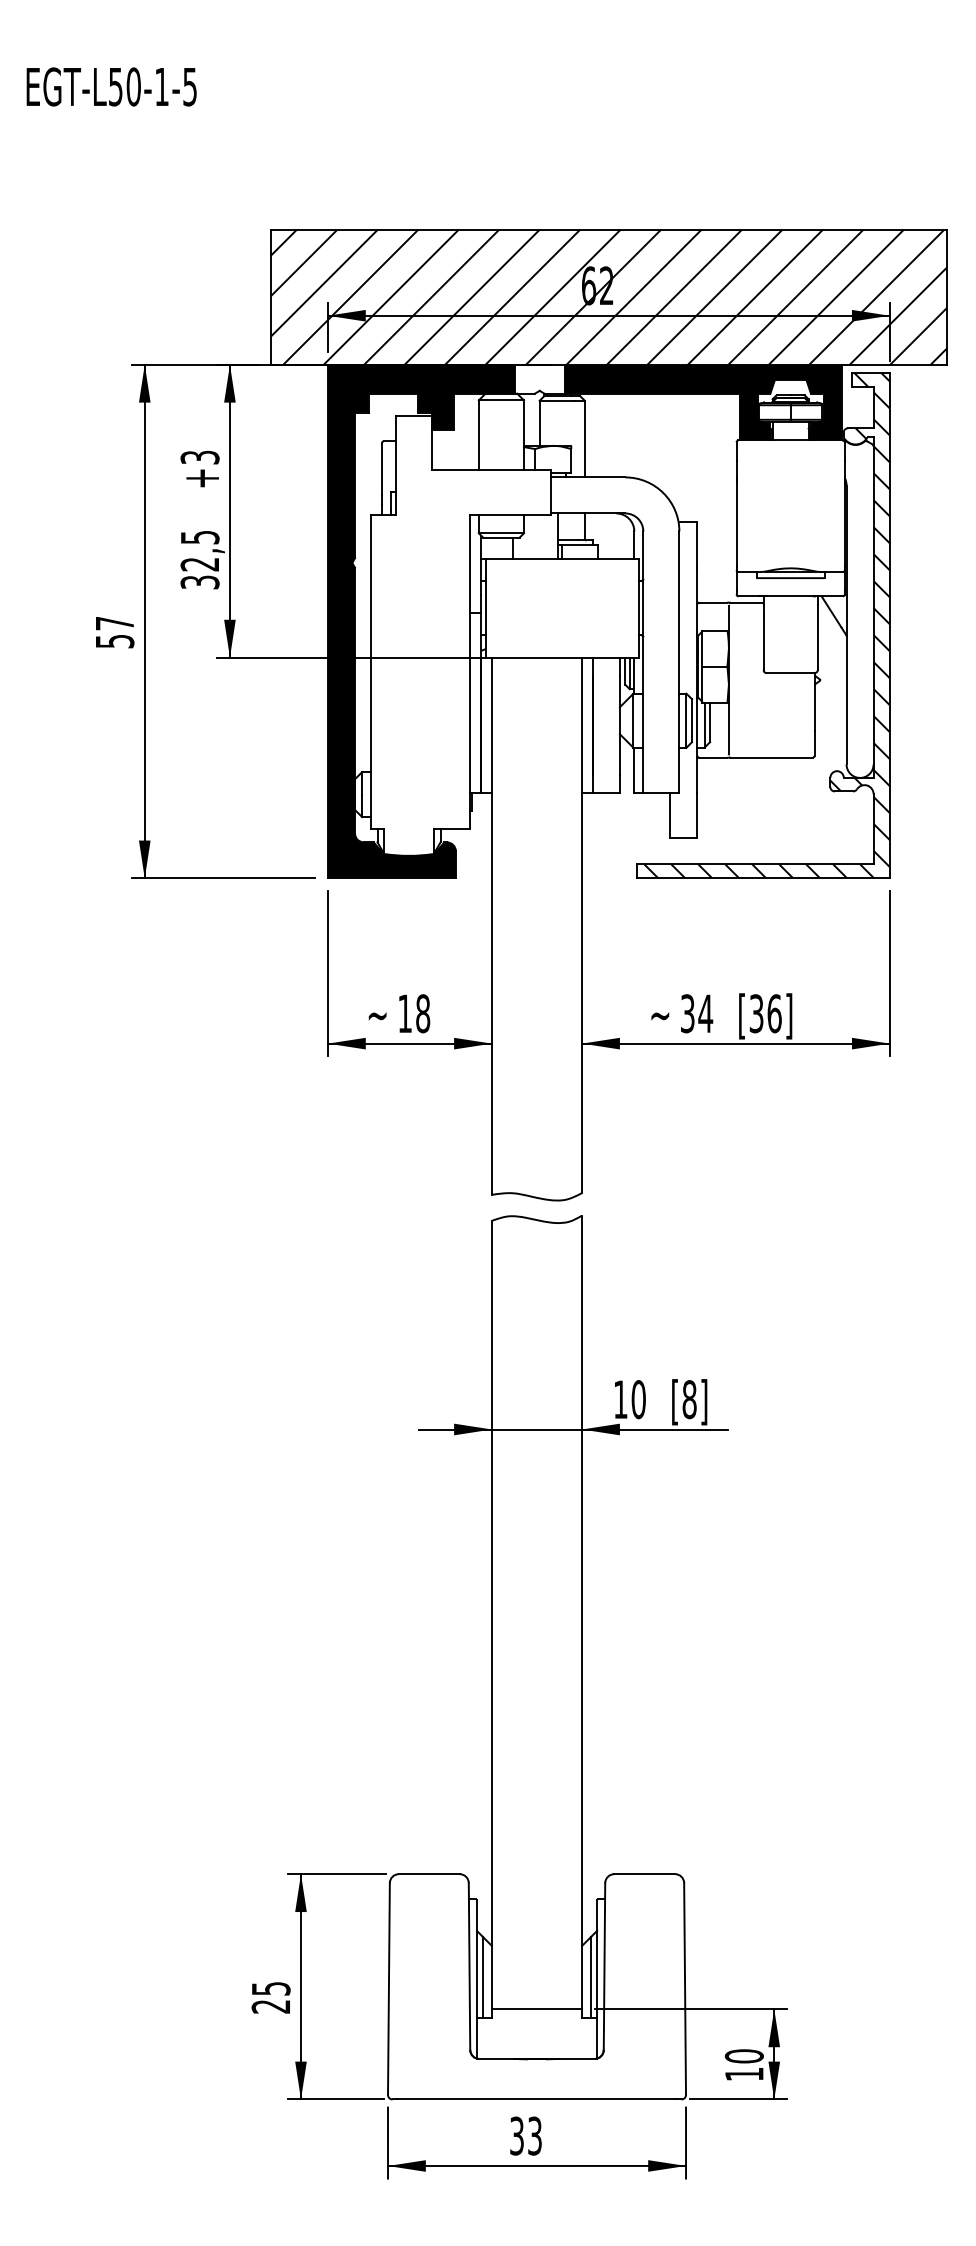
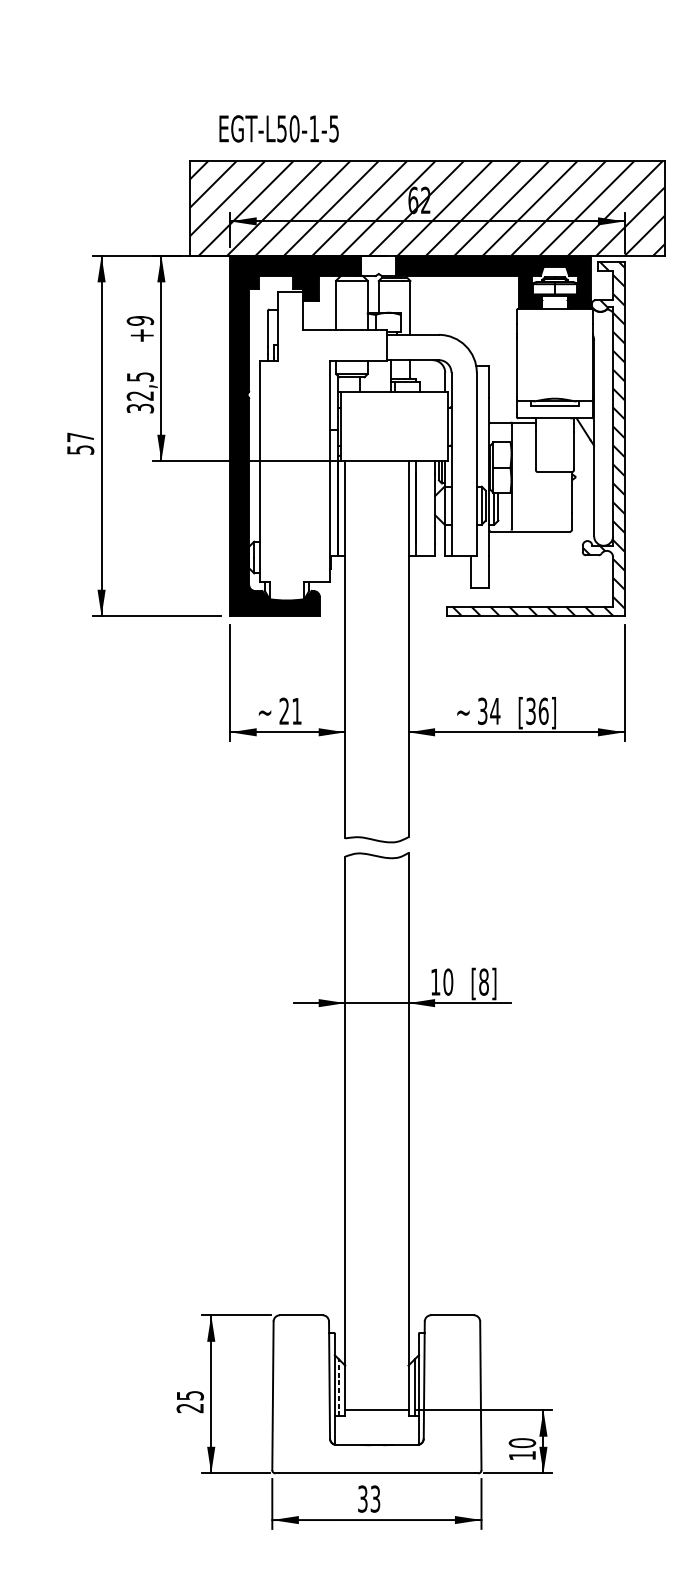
text: (111, 86) -> (278, 128), moved
text: (199, 457) -> (140, 320), +3 -> +9
text: (414, 1013) -> (290, 711), 18 -> 21
line: (482, 1977) -> (338, 1387), solid -> dashed

